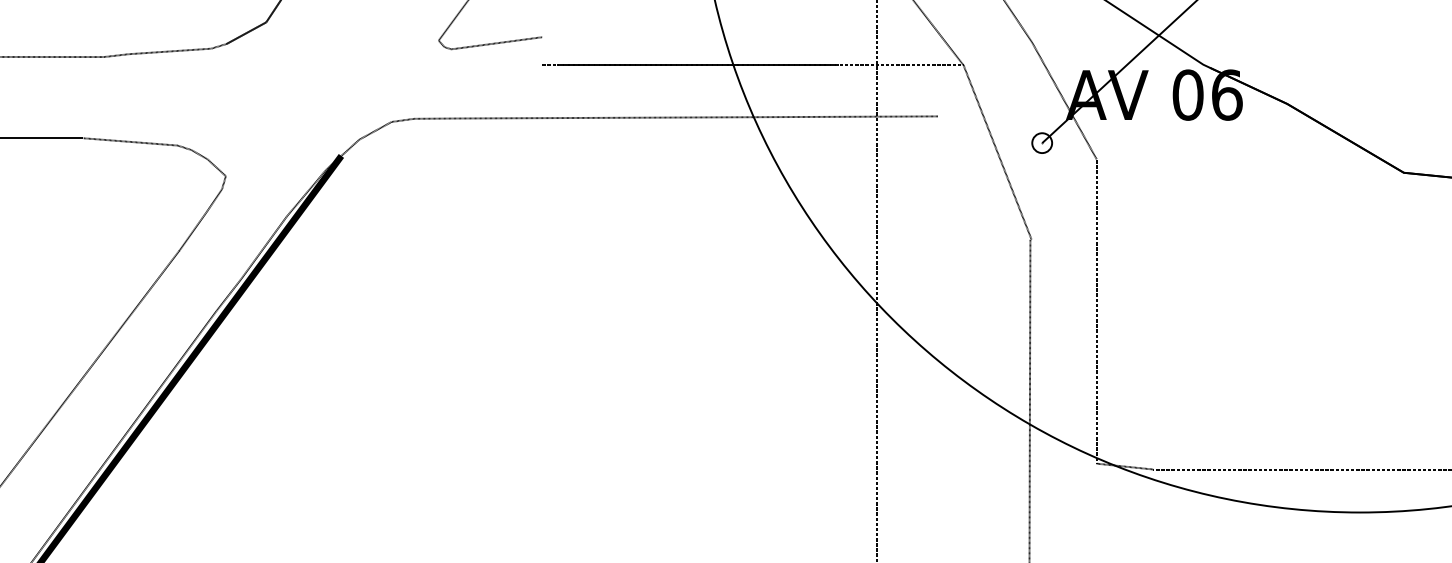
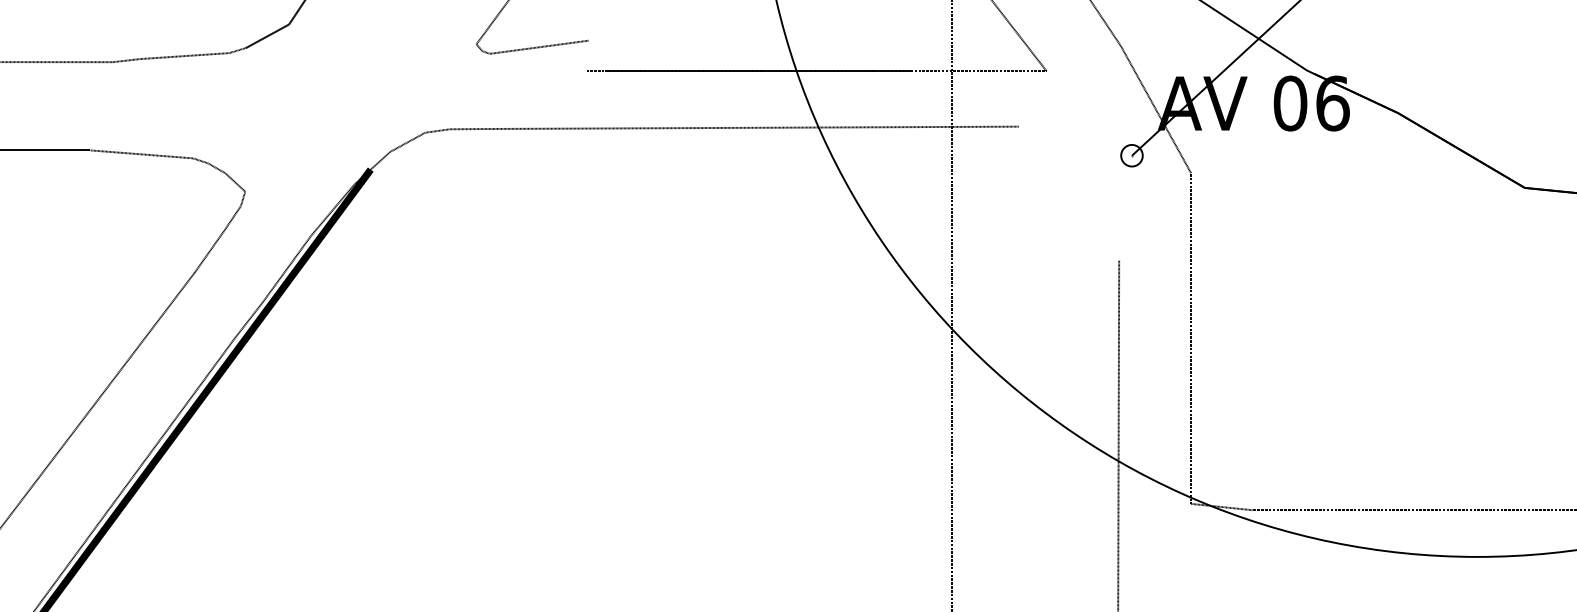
line: (997, 152) -> (1083, 165), removed

